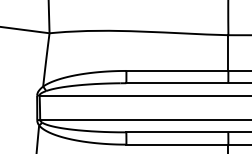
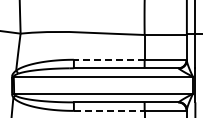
line: (176, 70) -> (108, 59), solid -> dashed
line: (177, 144) -> (109, 110), solid -> dashed

